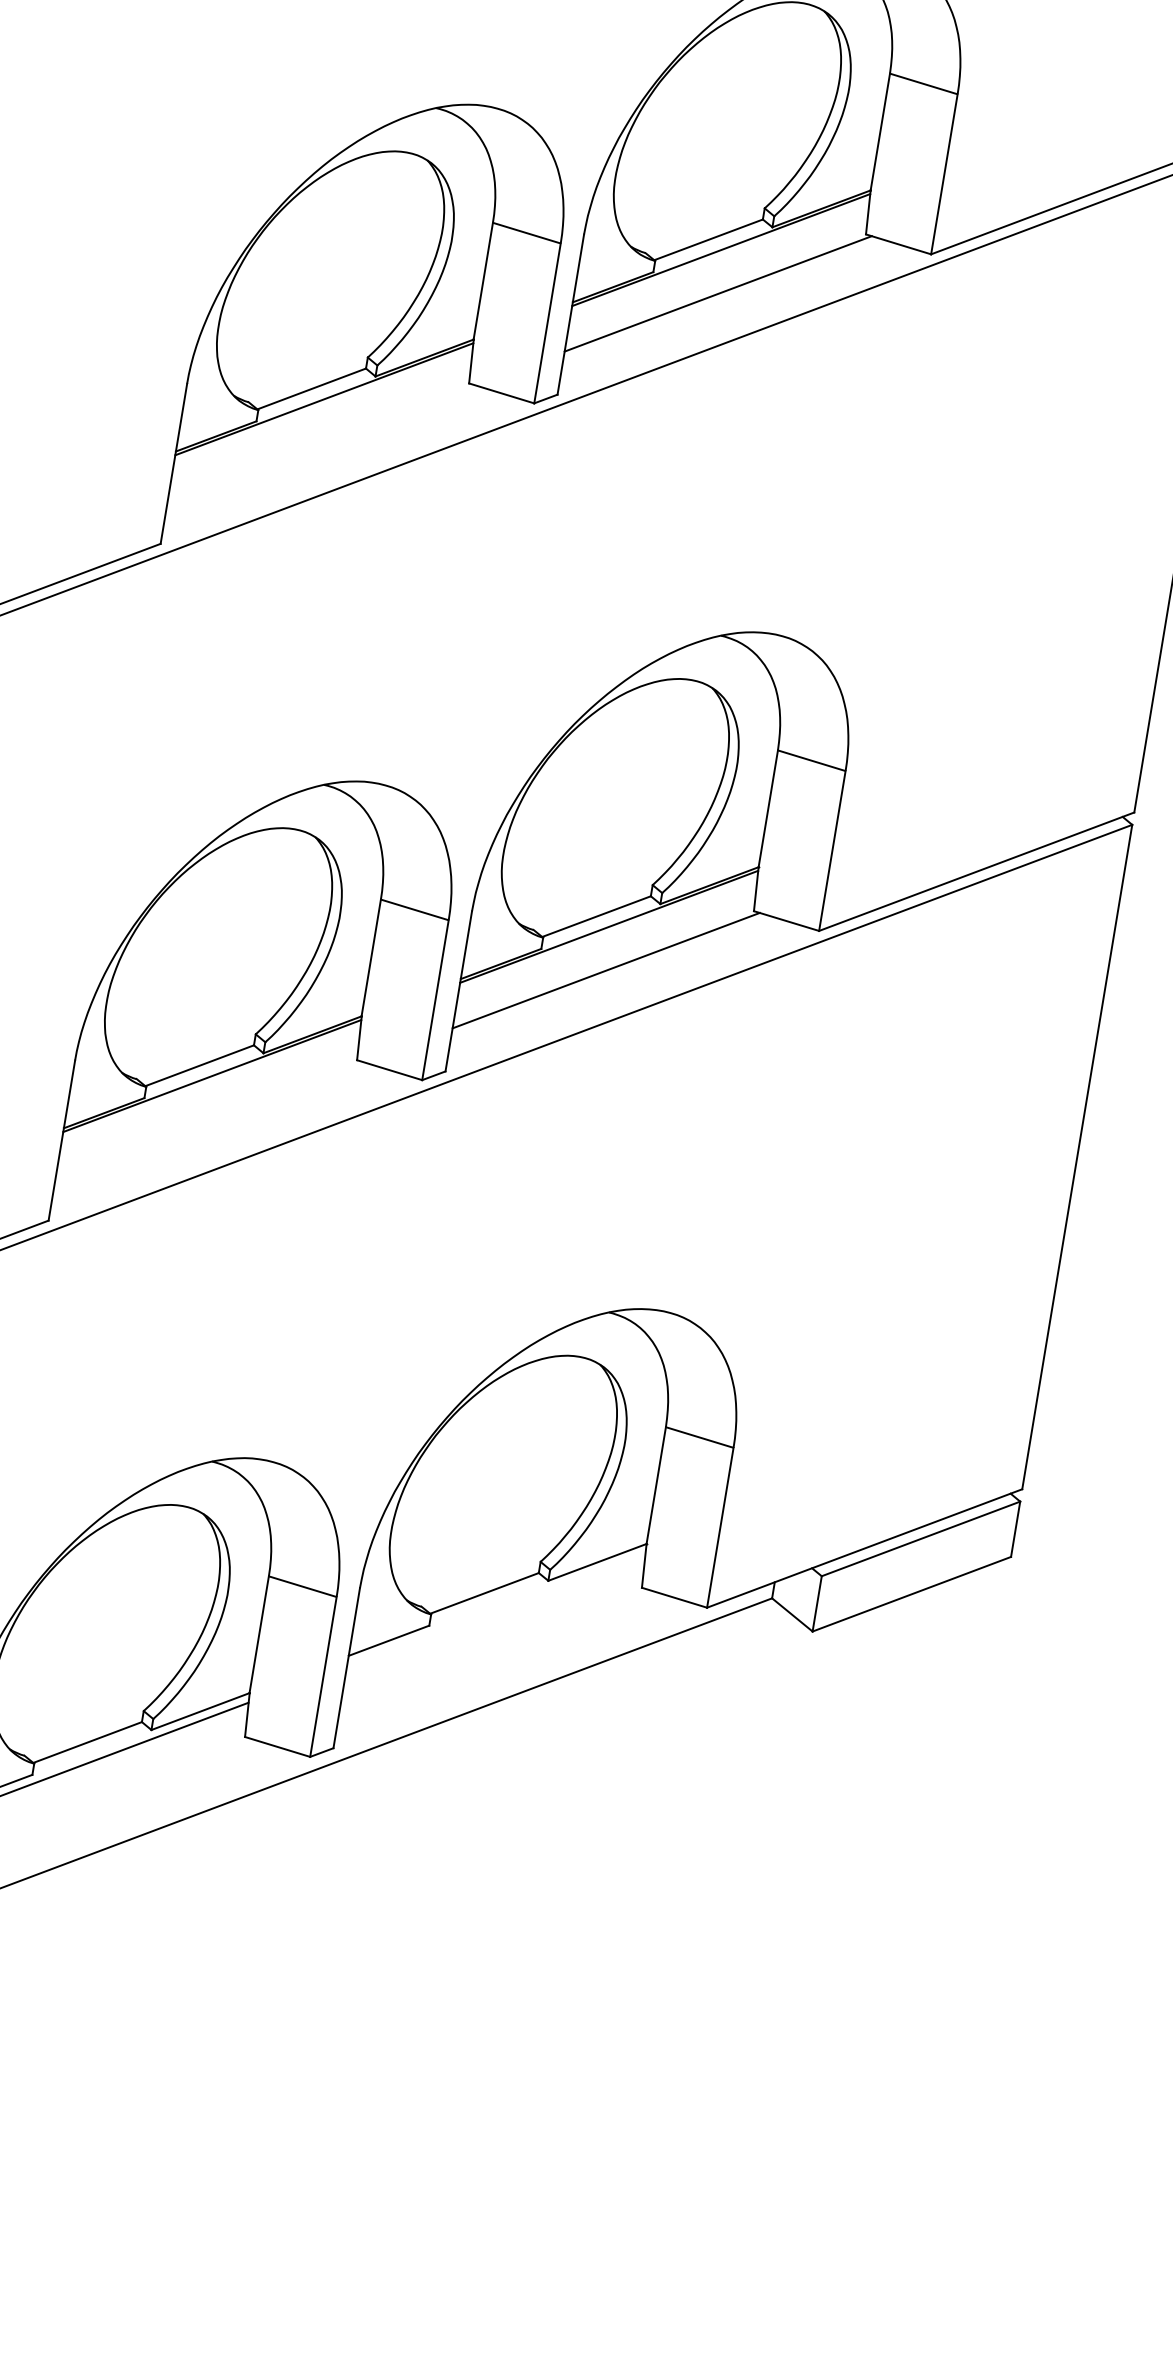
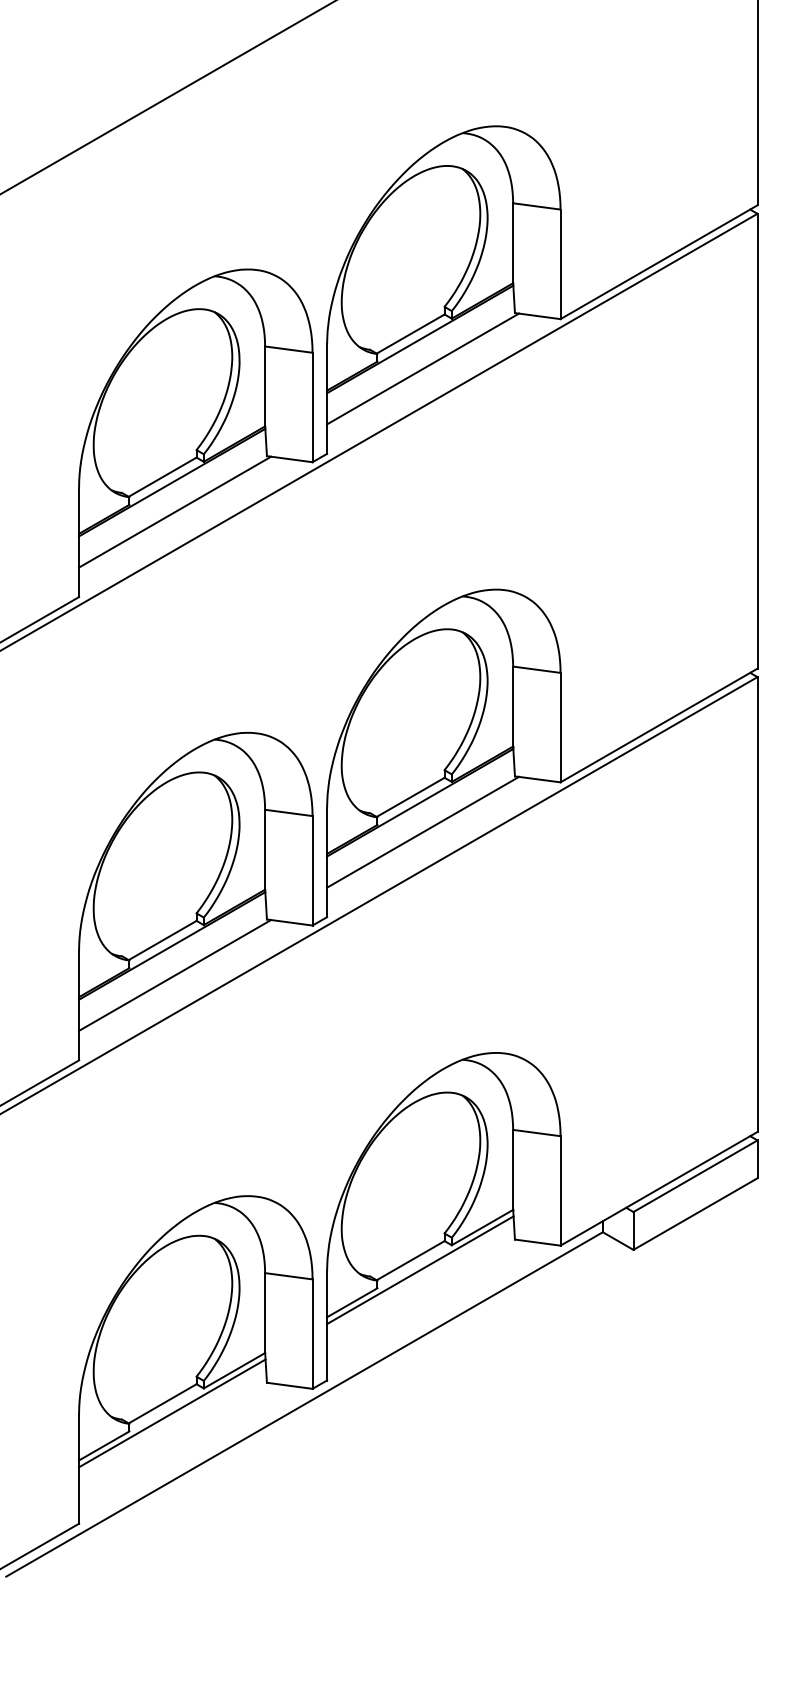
line: (322, 442) -> (175, 511), added
line: (209, 1119) -> (175, 975), added
line: (496, 1610) -> (420, 1270), added

